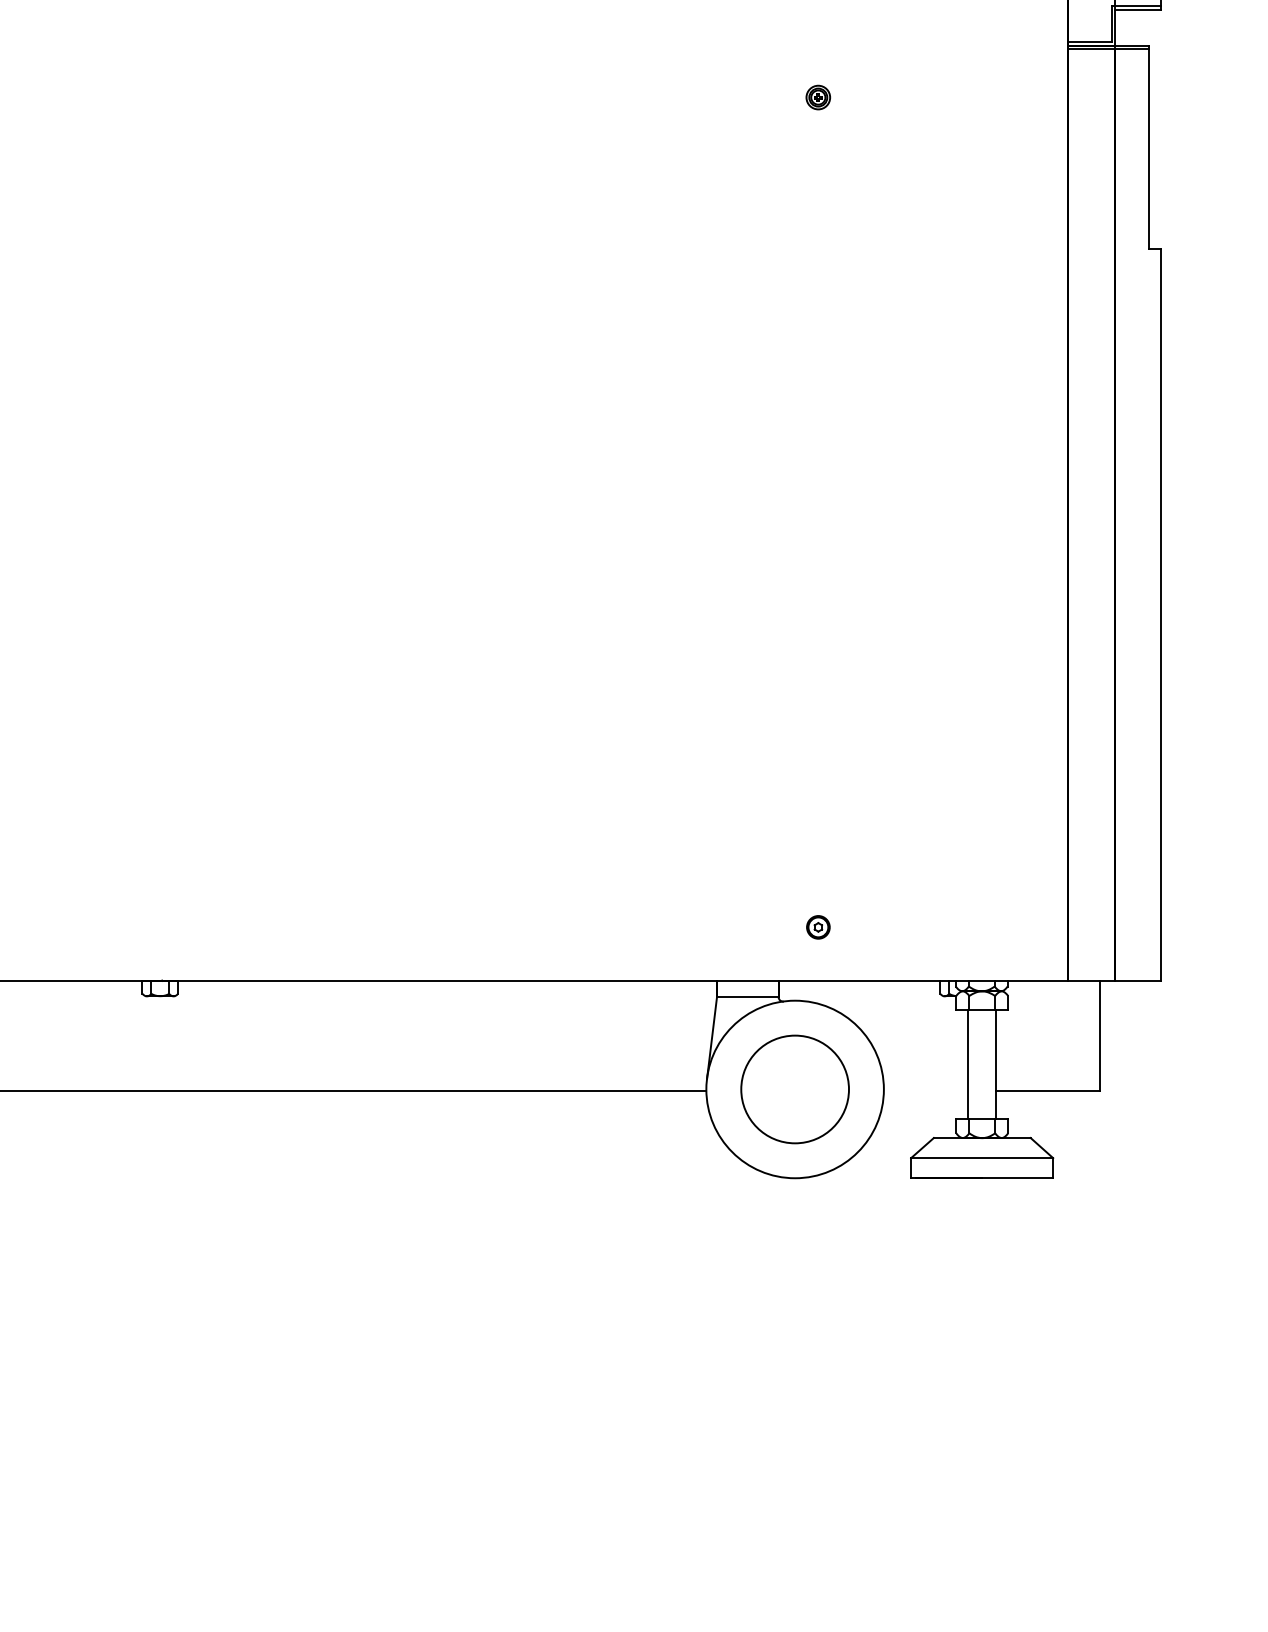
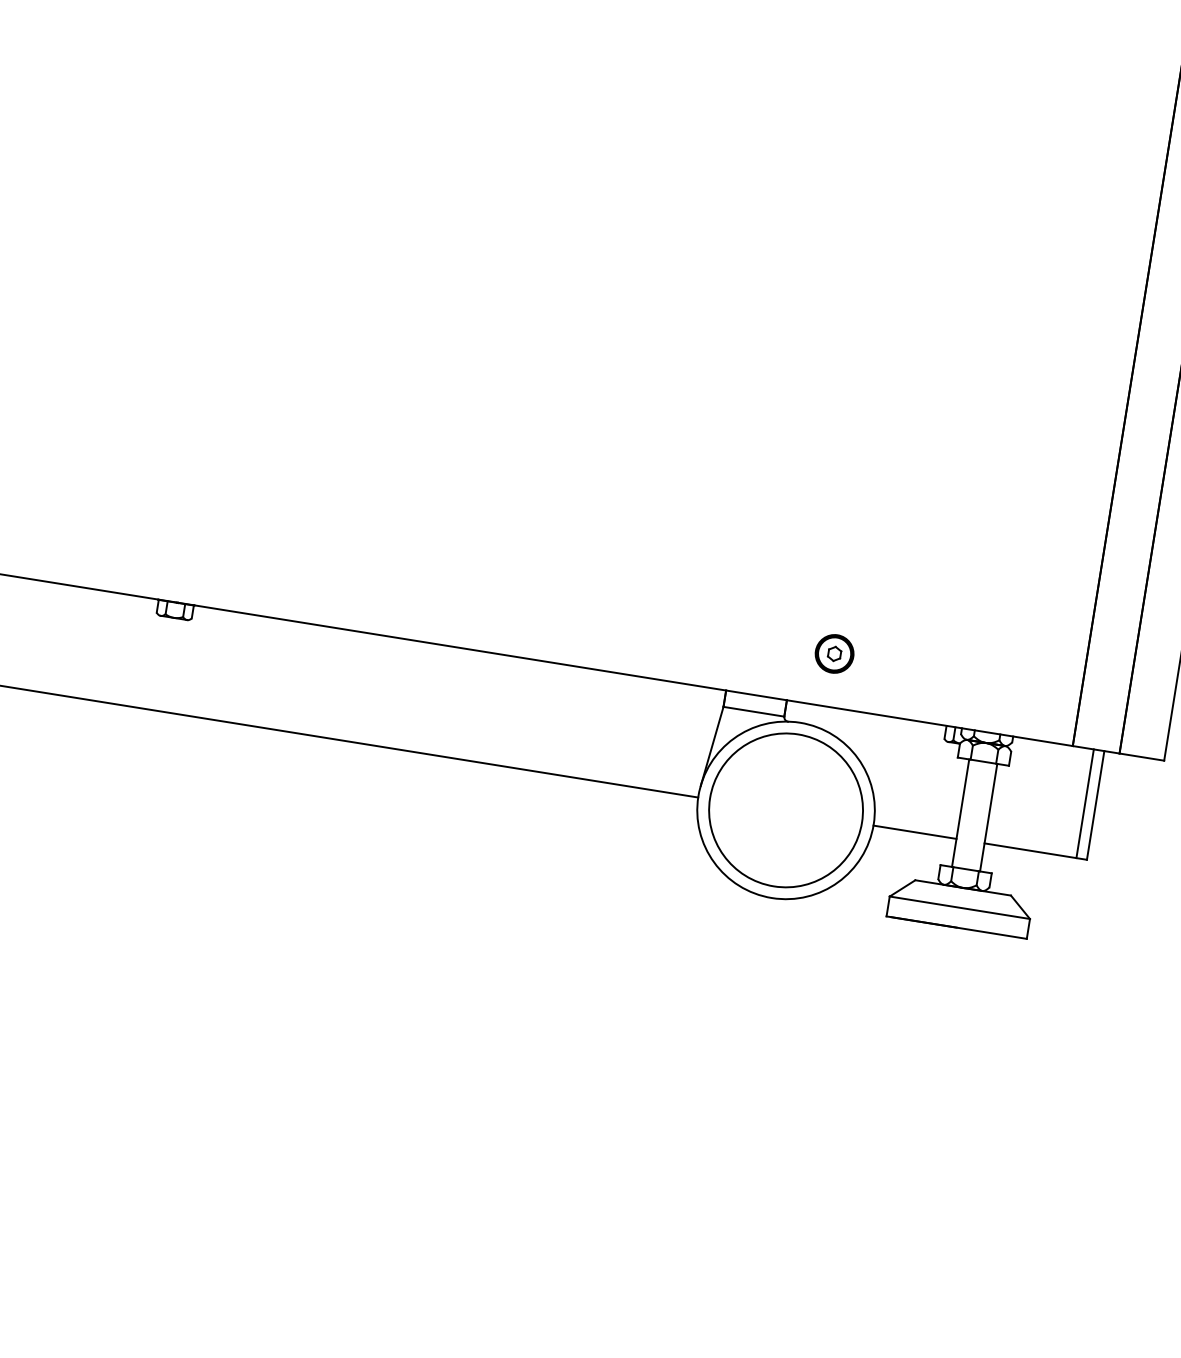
part: (818, 927) -> (834, 654), size x1.67
line: (1089, 1035) -> (1085, 803), added
circle: (795, 1089) -> (786, 810), size x1.43
line: (925, 1090) -> (914, 832), added

